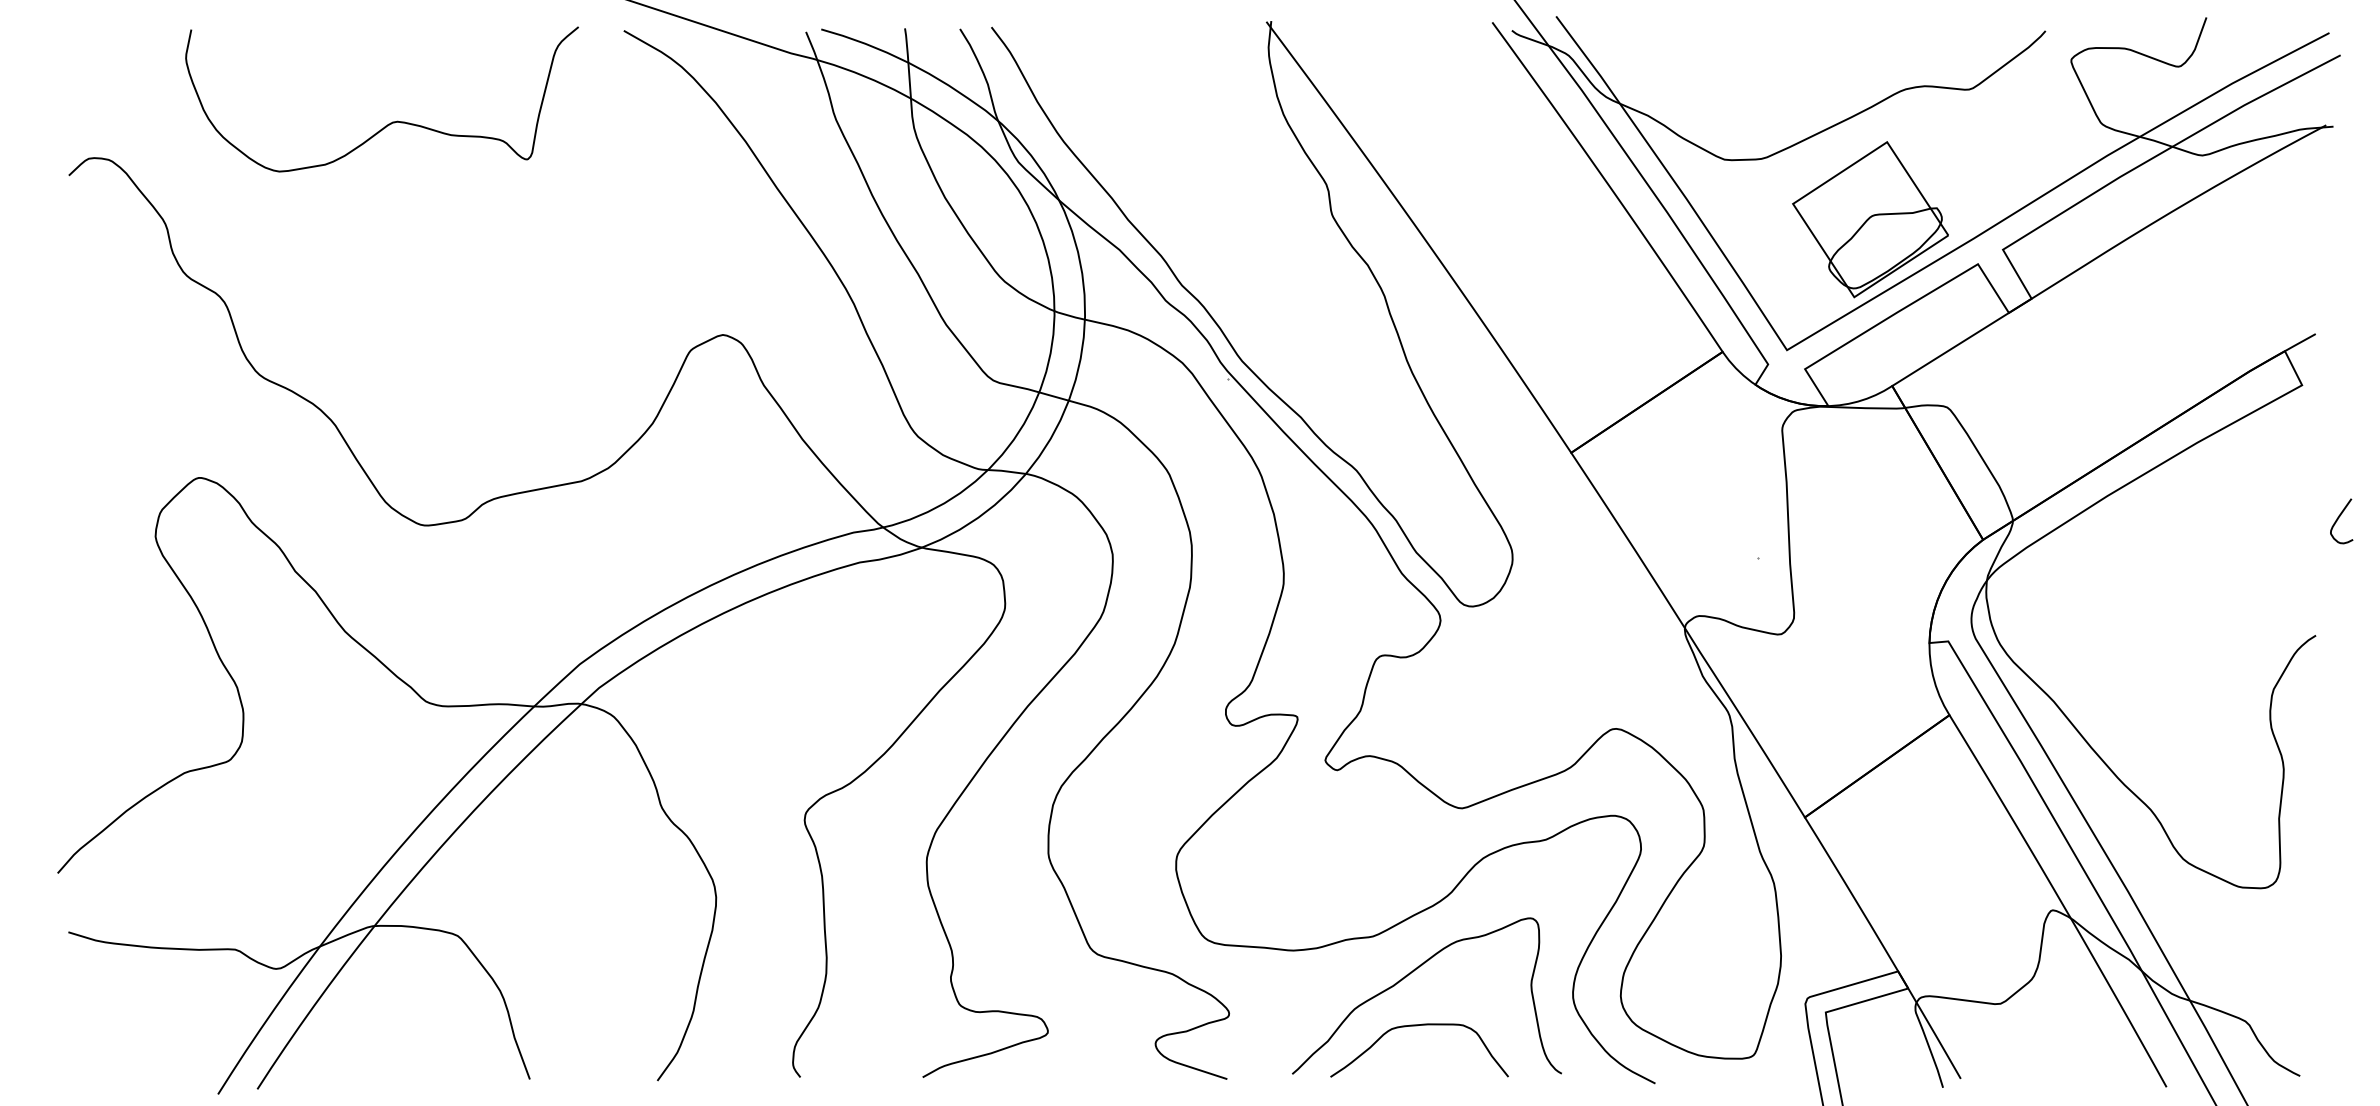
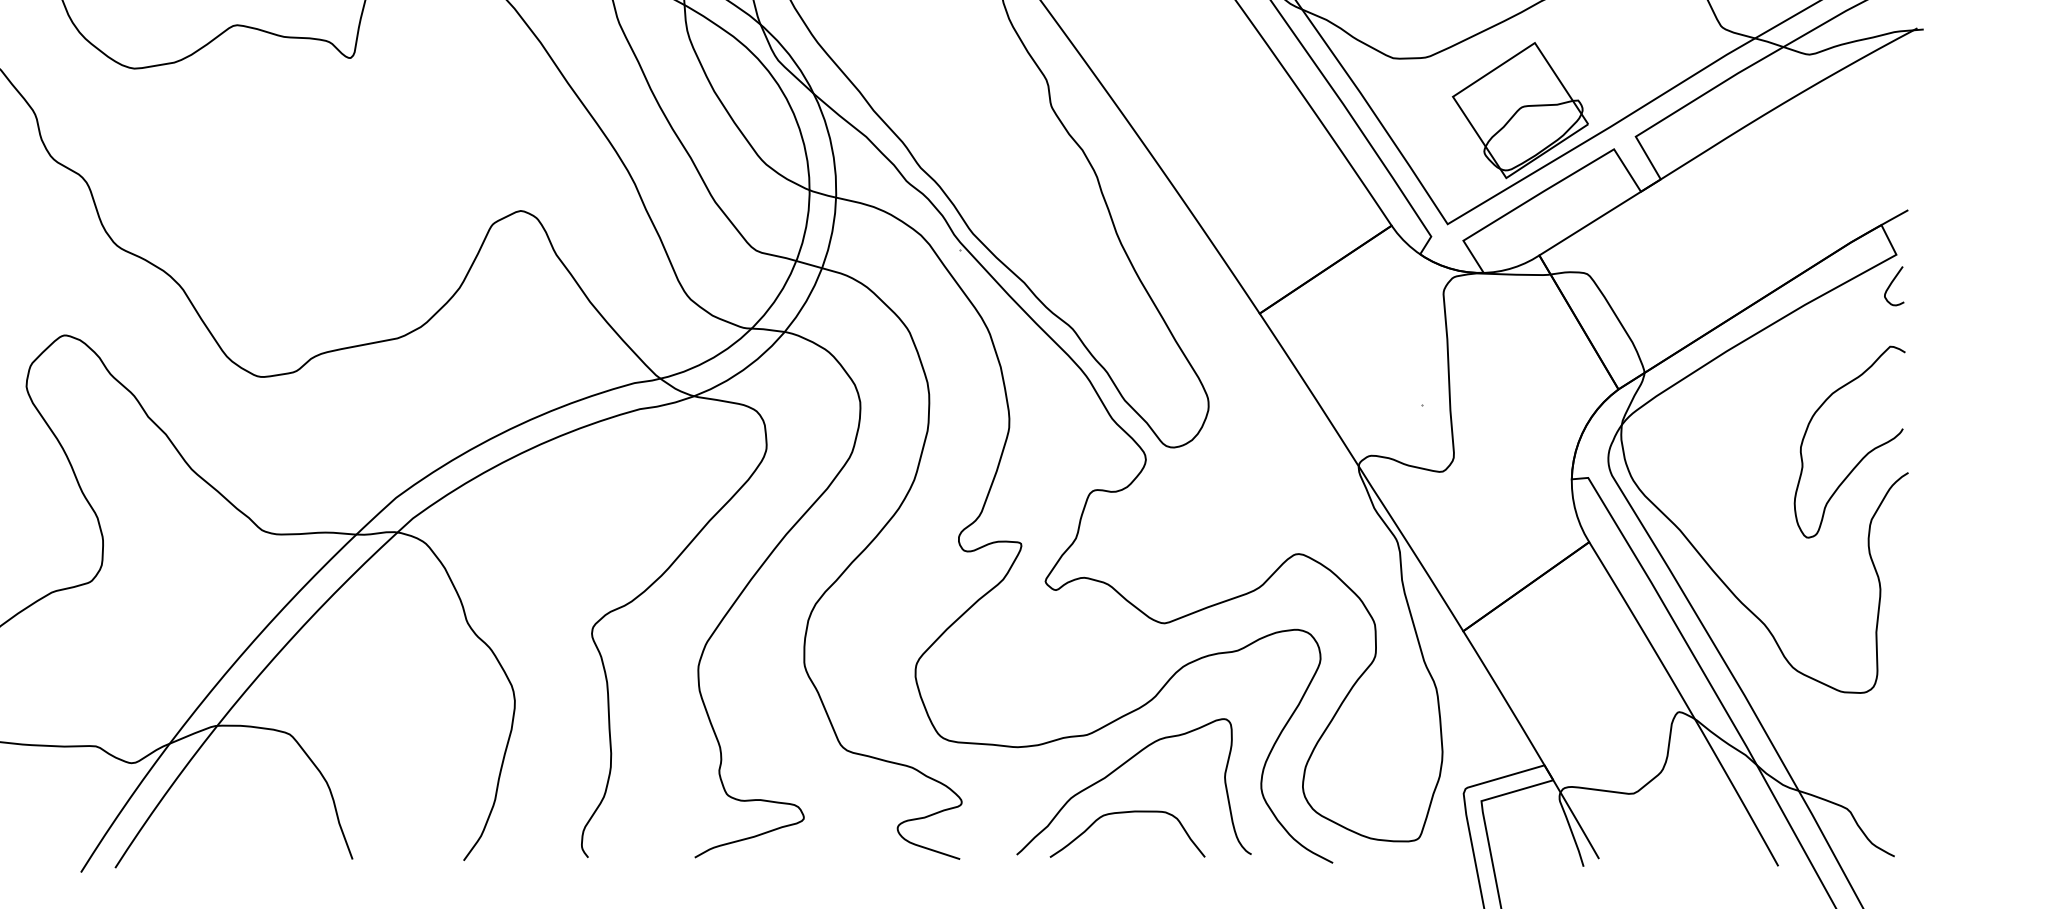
curve: (2338, 519) -> (1891, 284), moved
curve: (2265, 616) -> (1864, 456), added

